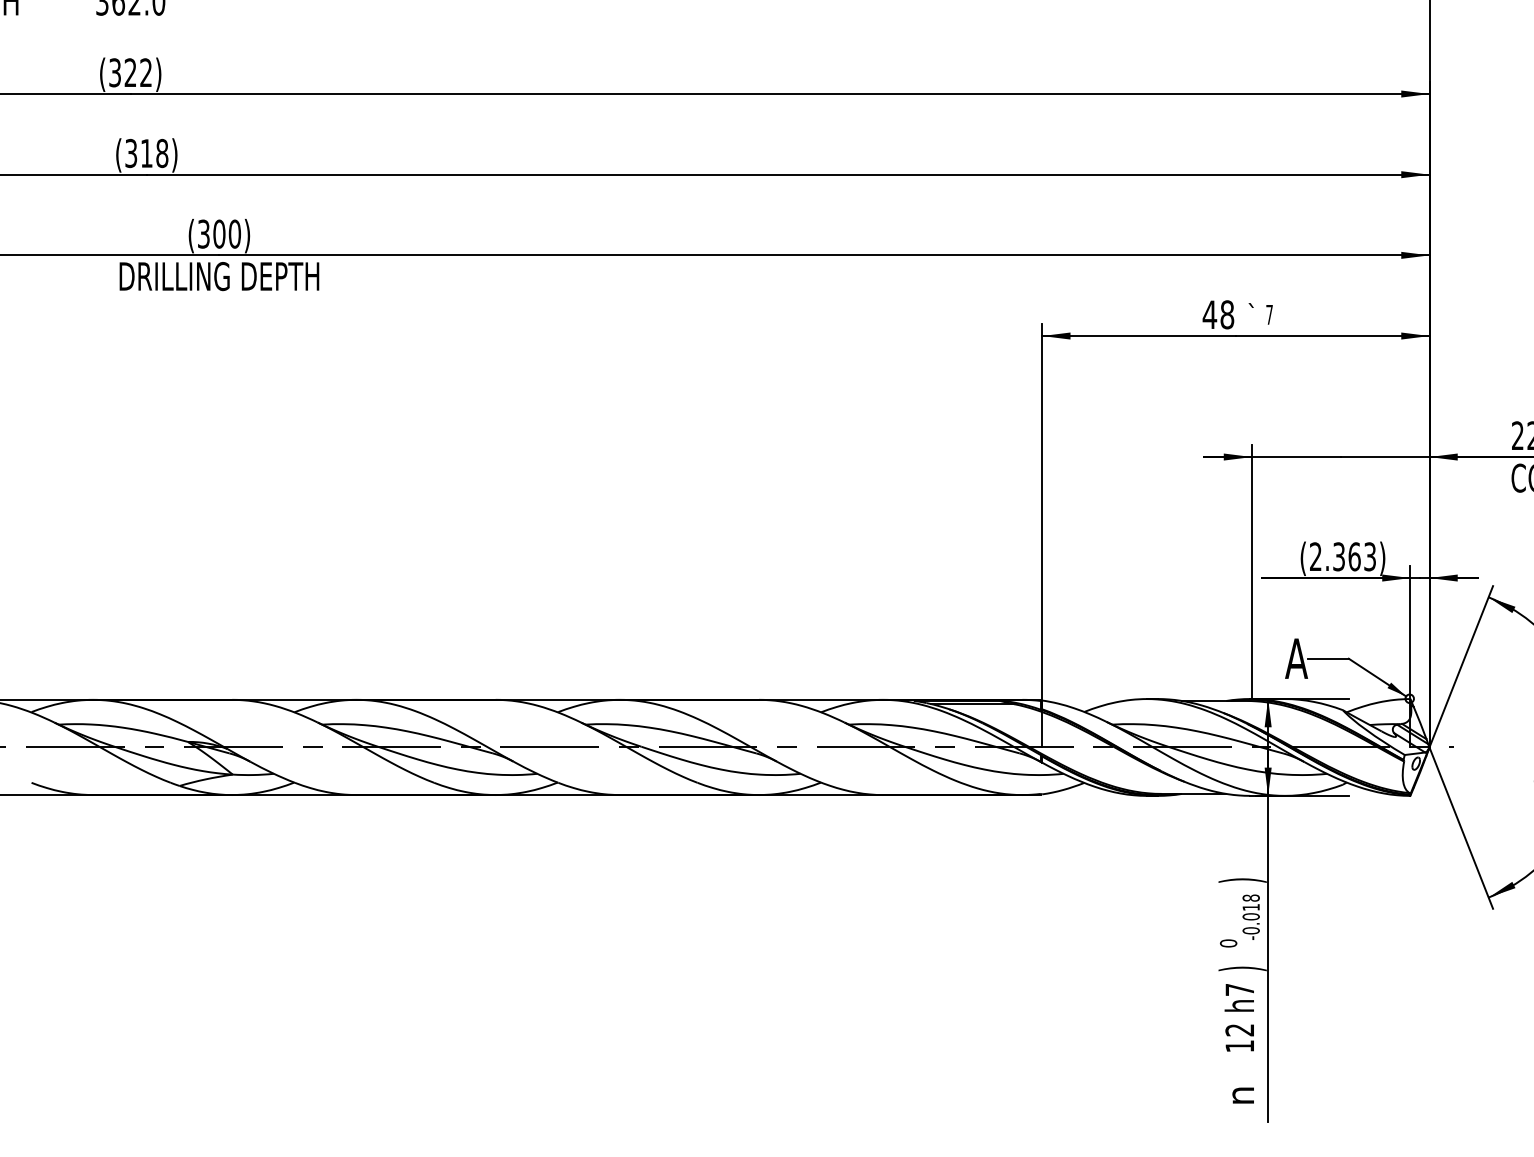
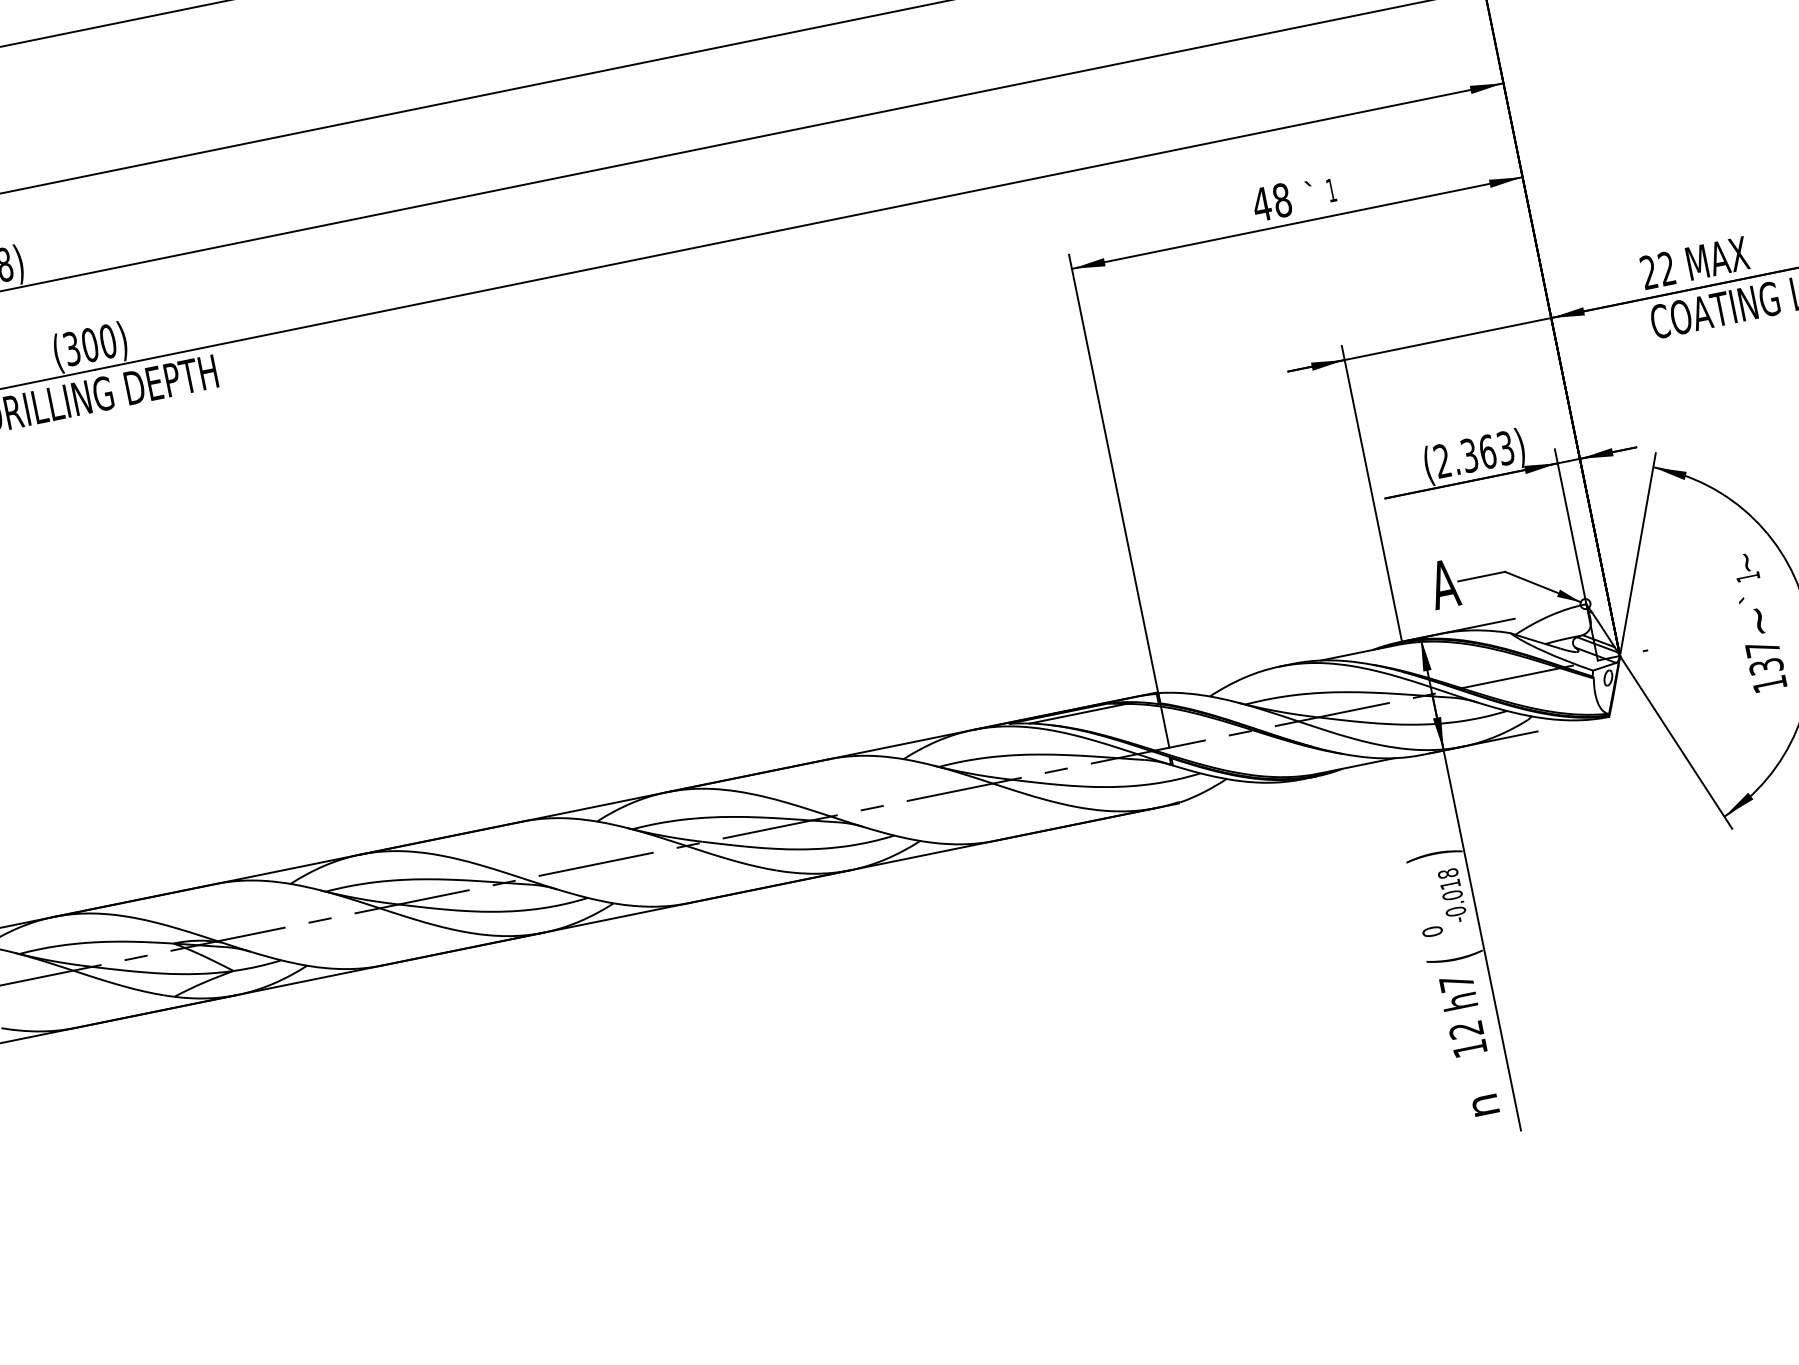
text: (1269, 314) -> (1331, 190), 7 -> 1
text: (1242, 968) -> (1454, 957), ) -> (

